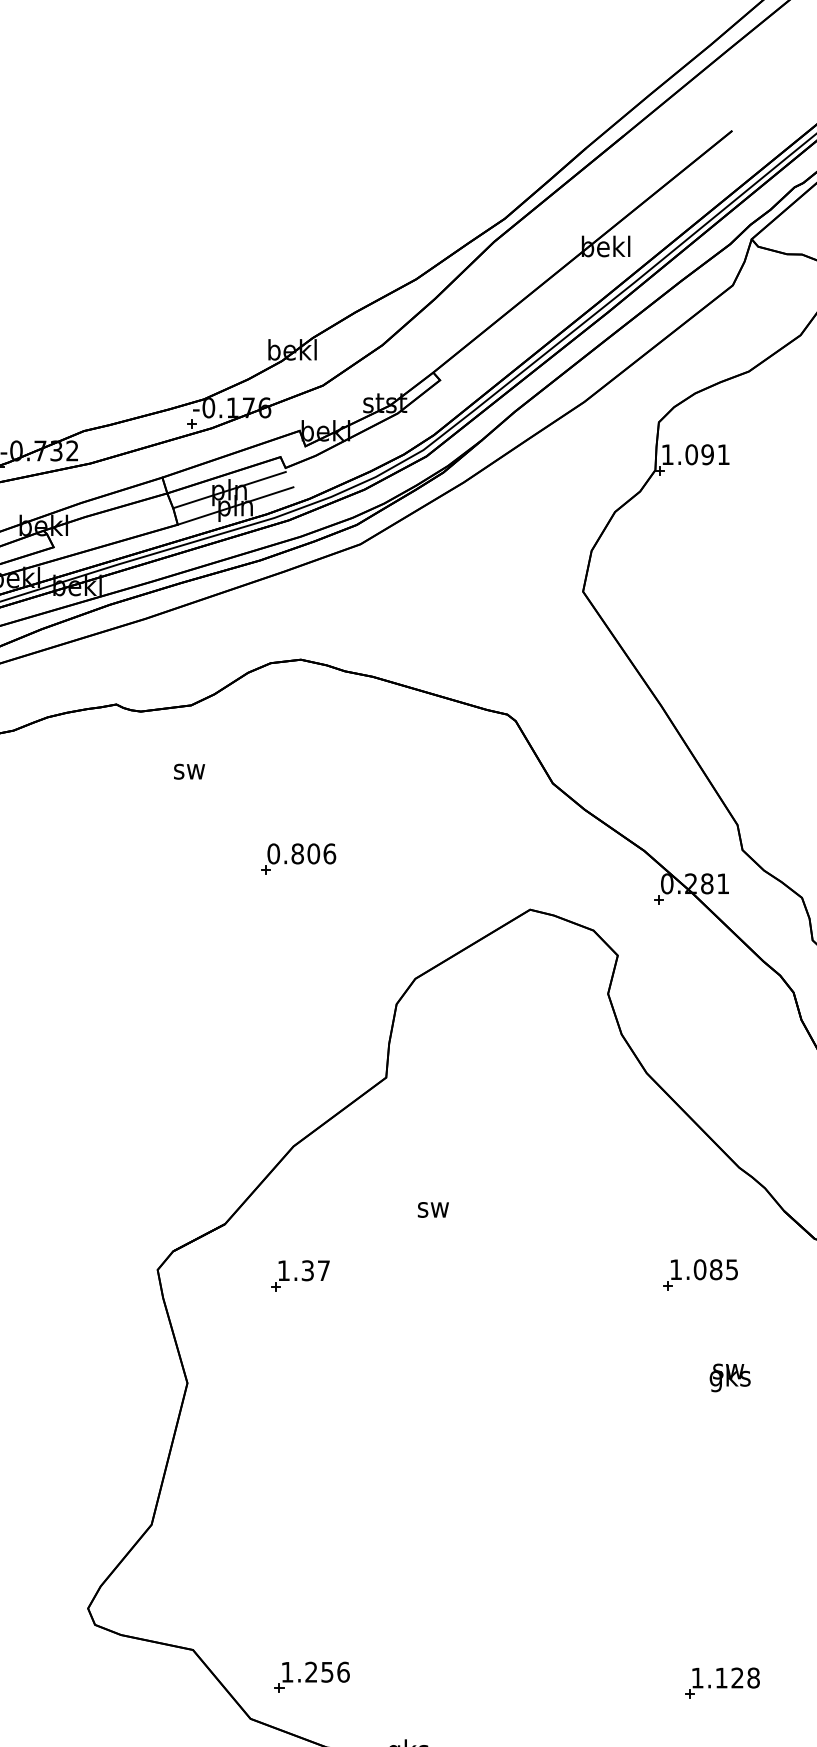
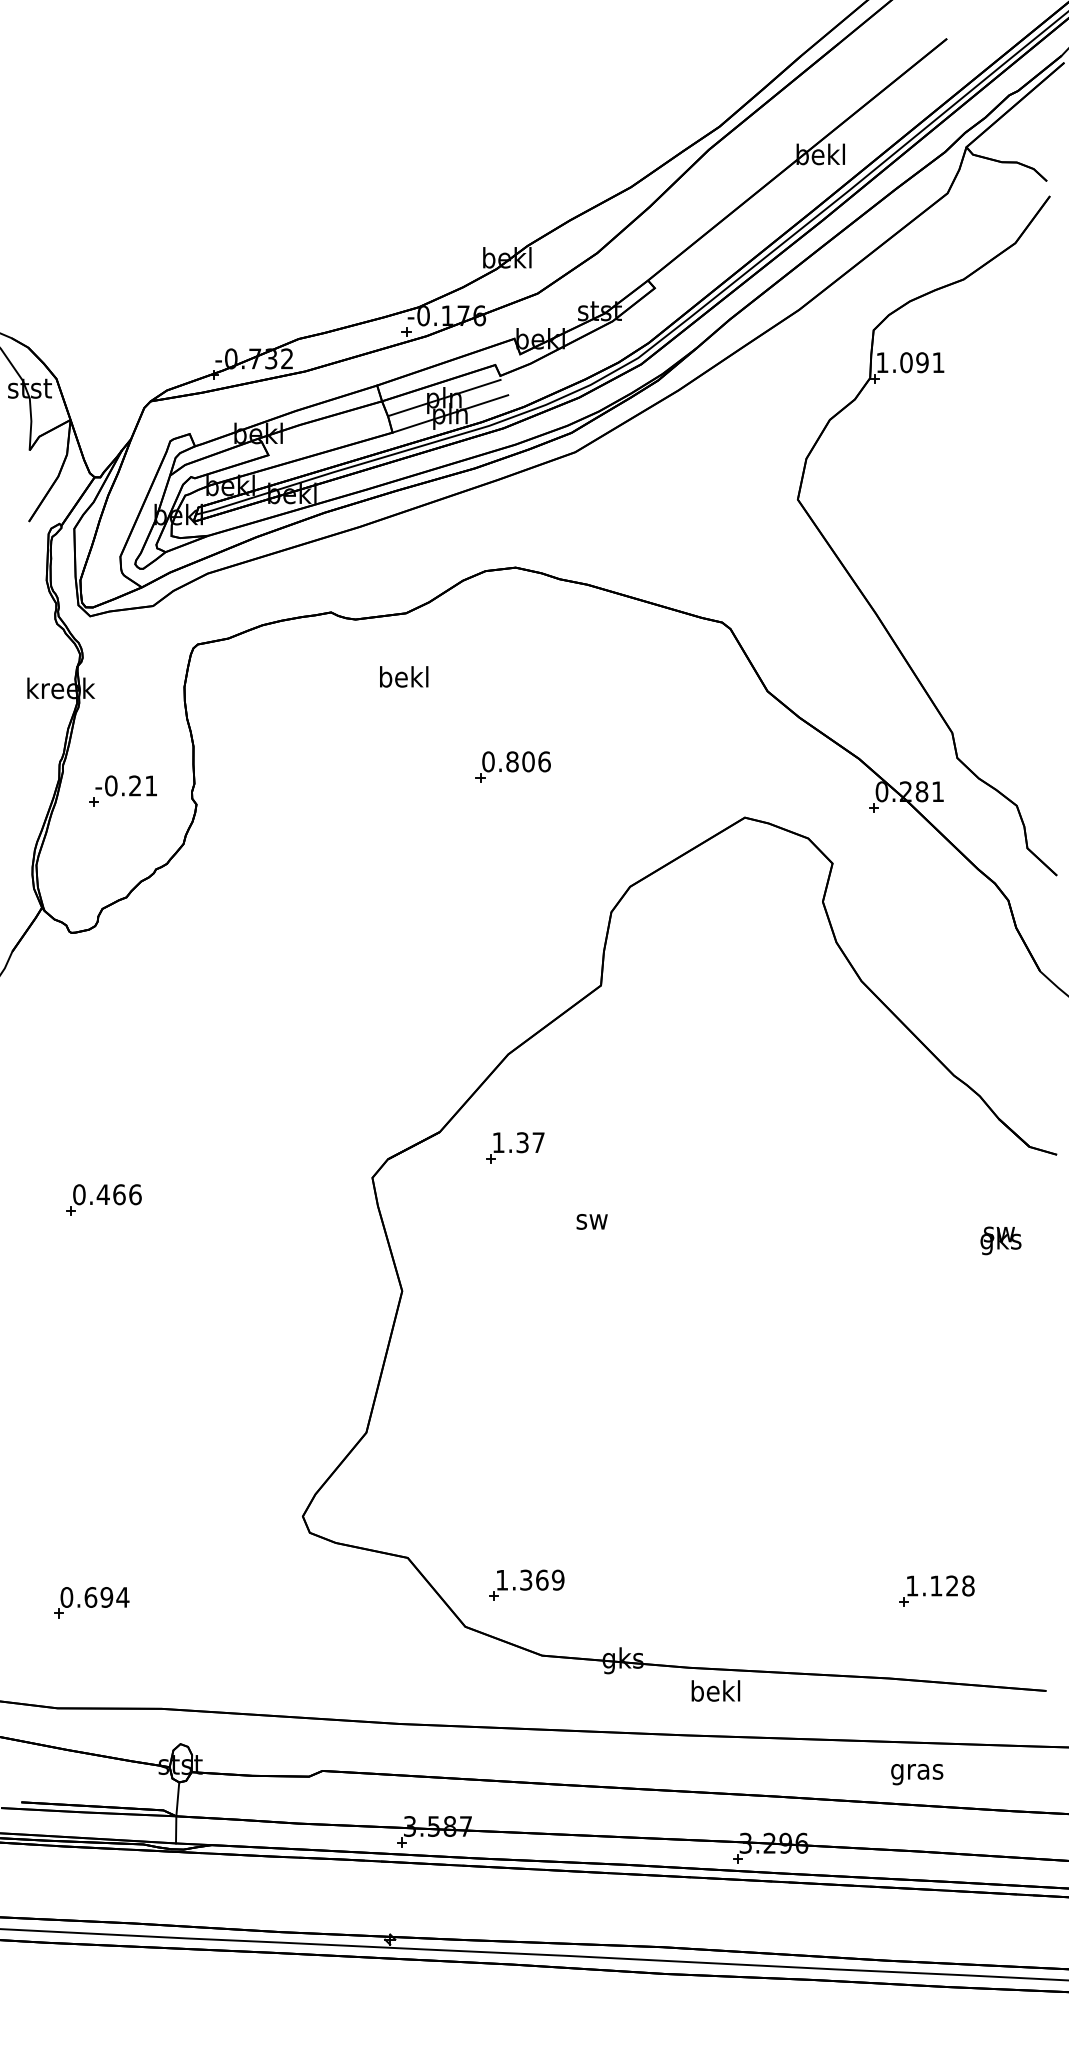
text: (189, 768) -> (404, 676), sw -> bekl
text: (432, 1209) -> (591, 1221), moved
part: (700, 1274) -> (915, 1182), removed
part: (300, 1275) -> (515, 1147), moved
text: (729, 1377) -> (1000, 1240), moved
text: (327, 1671) -> (542, 1579), 1.256 -> 1.369

